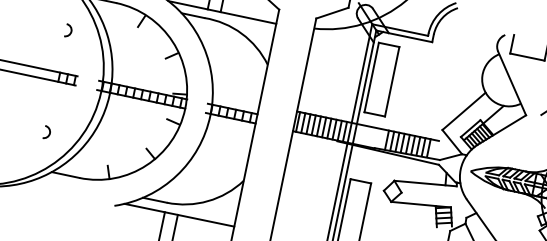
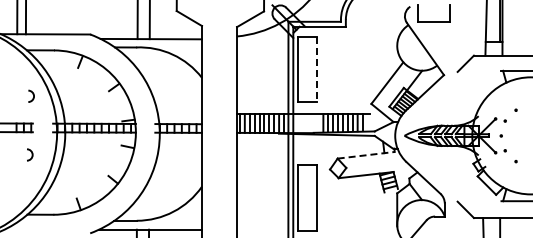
arc: (70, 29) -> (32, 94), moved
line: (392, 81) -> (317, 69), solid -> dashed
arc: (48, 132) -> (31, 154), moved
line: (425, 183) -> (366, 155), solid -> dashed

